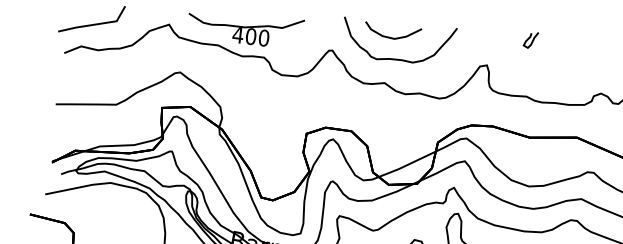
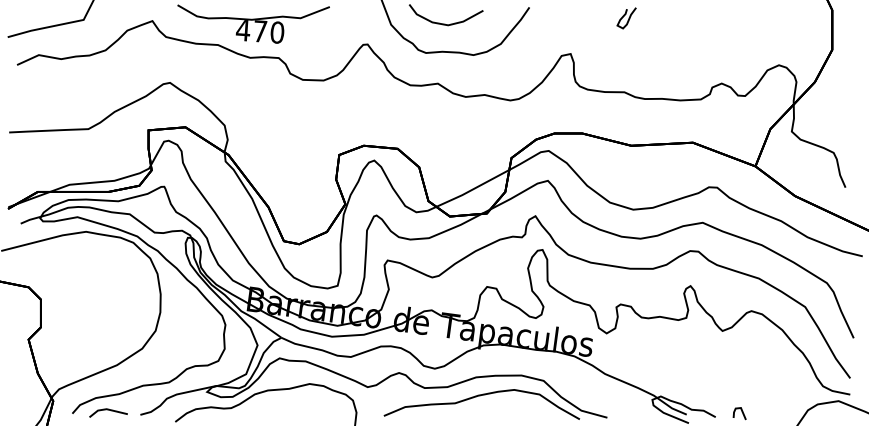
text: (251, 36) -> (260, 31), 400 -> 470

